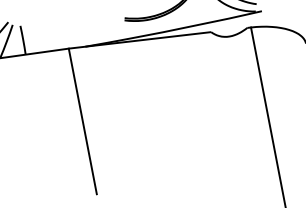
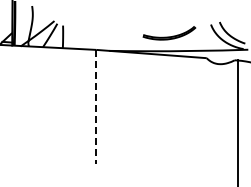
line: (83, 121) -> (96, 107), solid -> dashed

